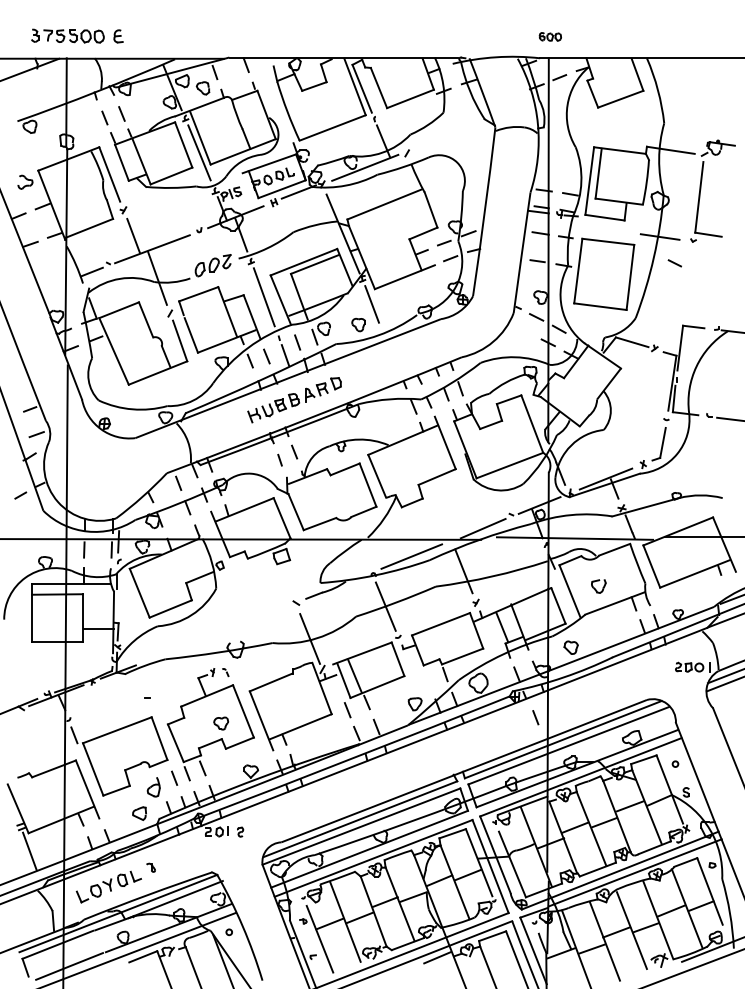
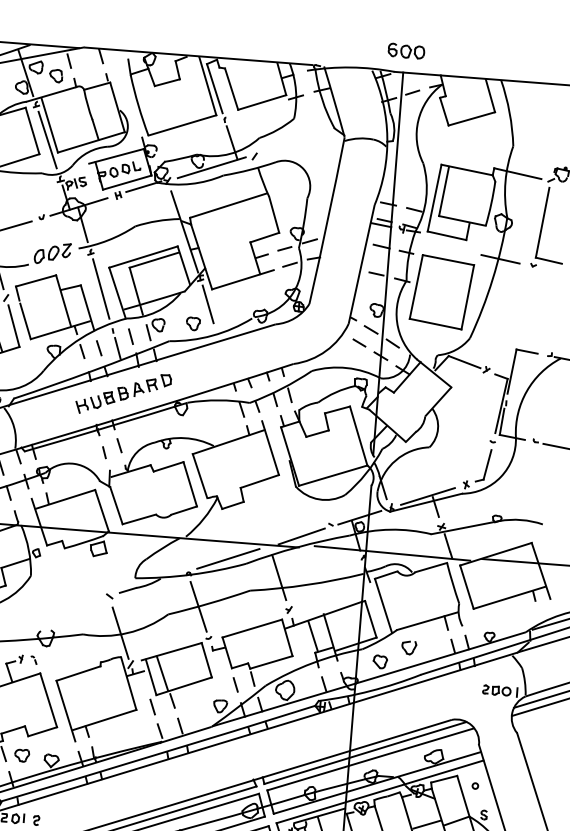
part: (550, 36) -> (406, 50), size x1.67
line: (674, 263) -> (359, 343), moved
part: (598, 586) -> (408, 647), moved
line: (535, 717) -> (235, 684), moved
part: (221, 723) -> (22, 755), moved

